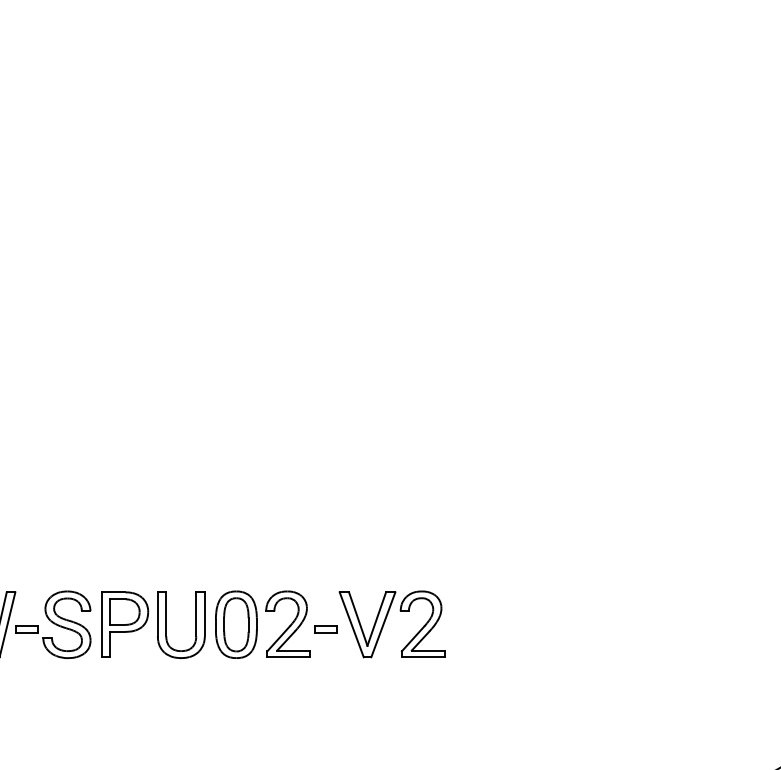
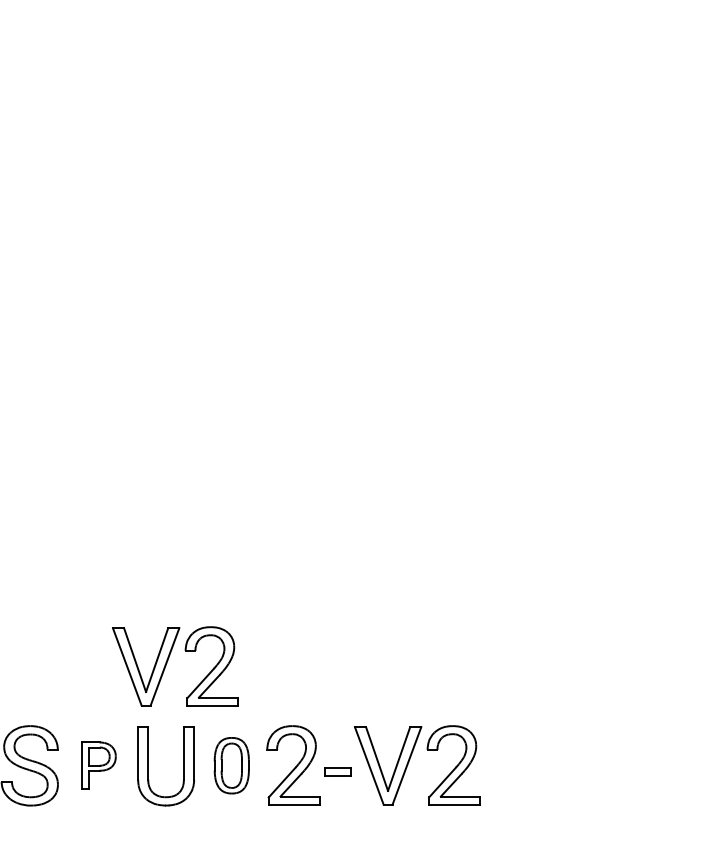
part: (182, 539) -> (167, 664), added
part: (125, 624) -> (99, 765), size x0.6
part: (236, 624) -> (231, 765), size x0.7

